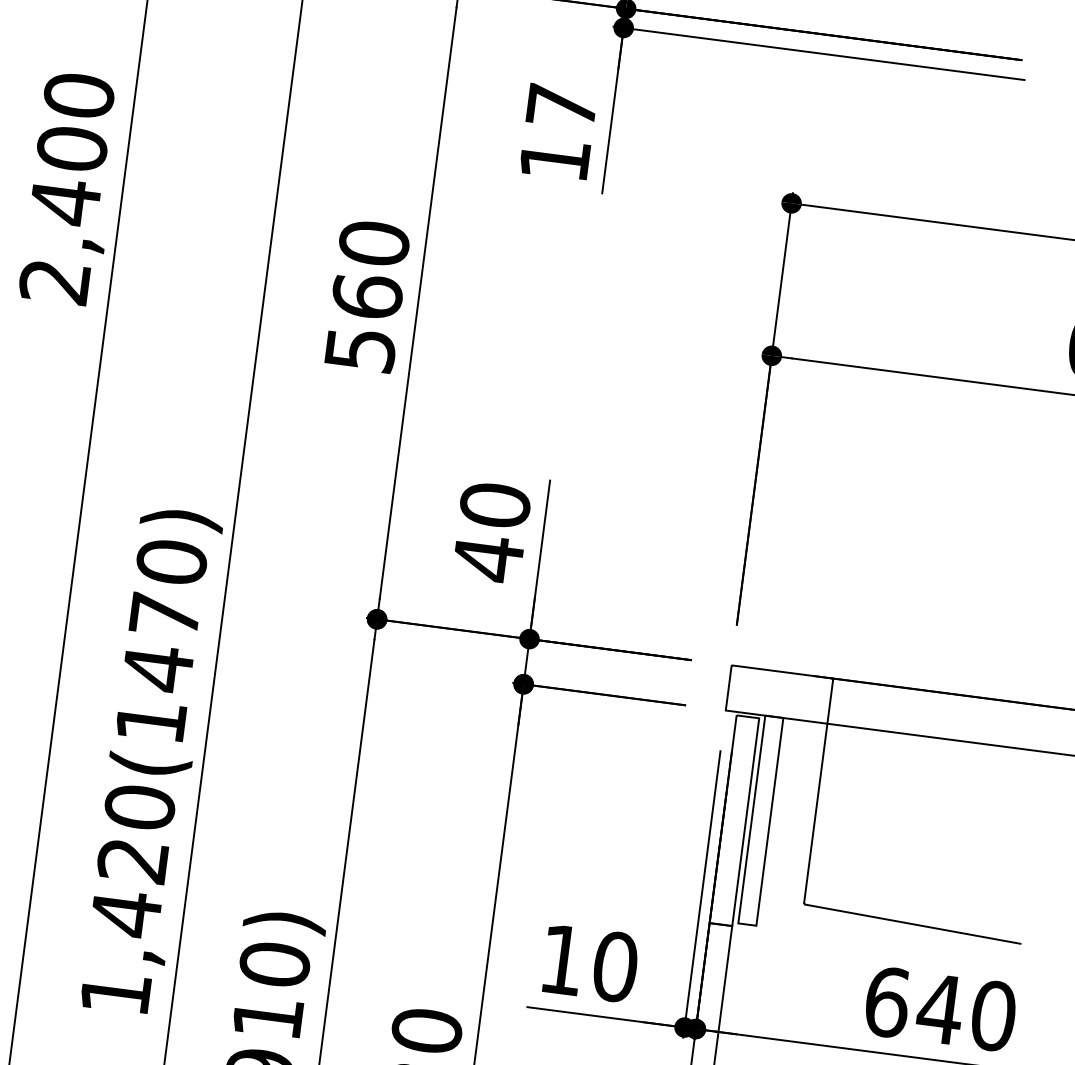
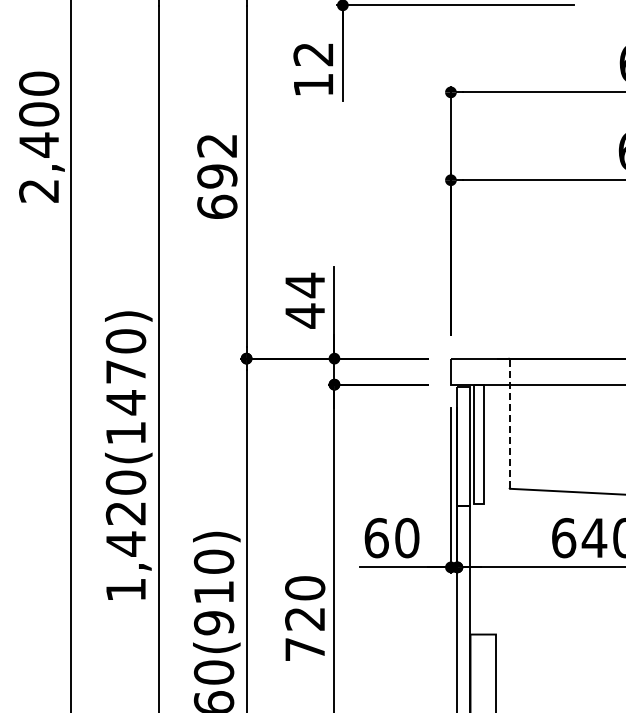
text: (561, 106) -> (313, 54), 17 -> 12
text: (367, 295) -> (217, 175), 560 -> 692
text: (495, 505) -> (305, 285), 40 -> 44
line: (818, 792) -> (509, 424), solid -> dashed
text: (562, 958) -> (376, 537), 10 -> 60

